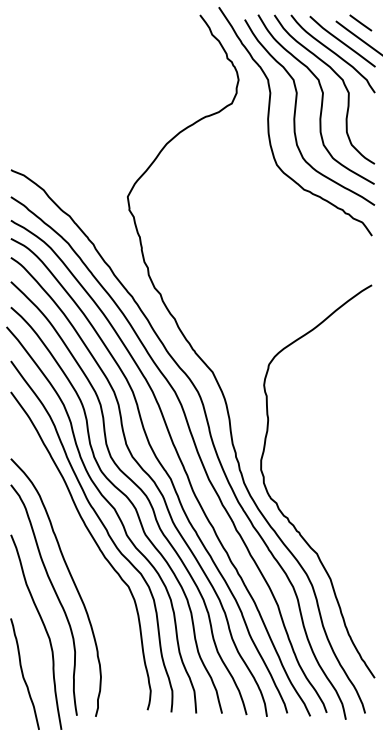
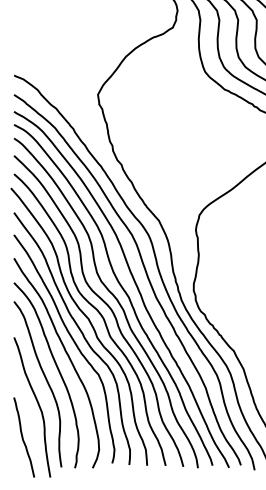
curve: (86, 562) -> (68, 357), added

